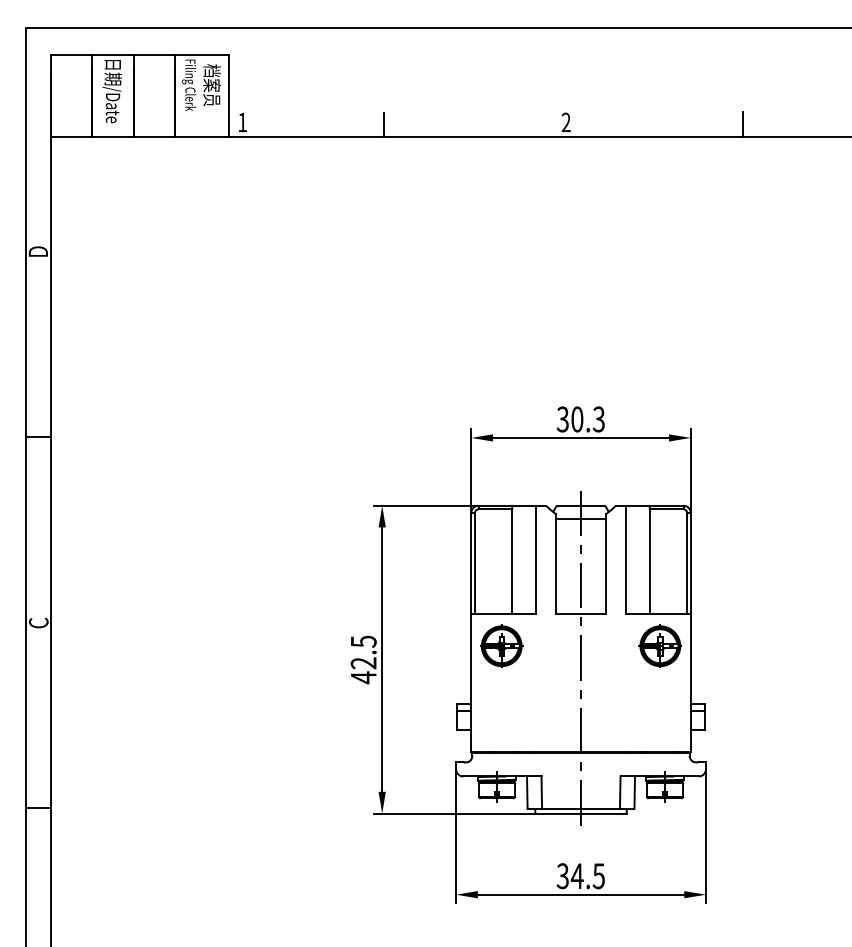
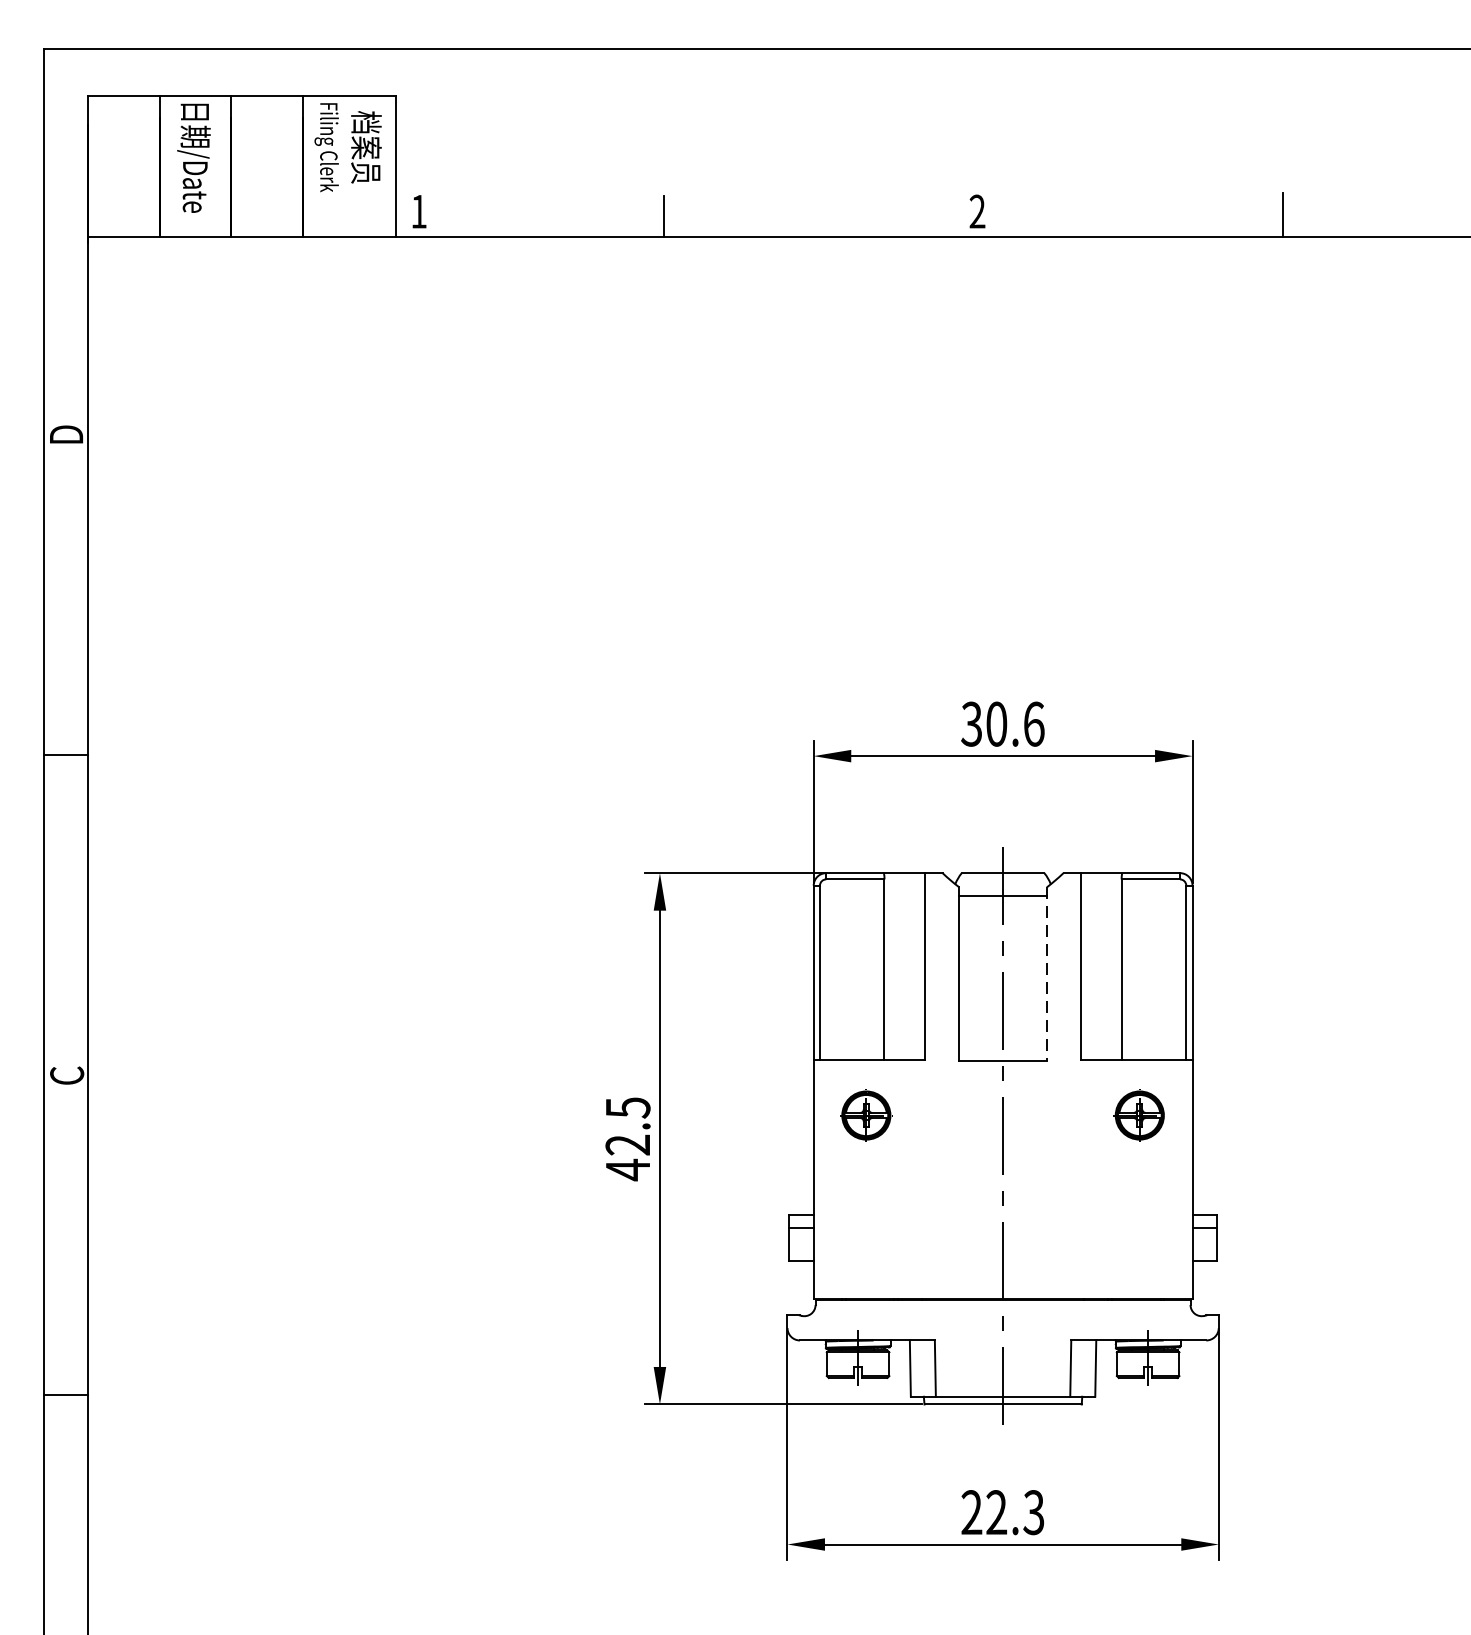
text: (598, 419) -> (1033, 724), 30.3 -> 30.6
line: (606, 564) -> (1047, 974), solid -> dashed
part: (501, 645) -> (865, 1114), size x0.7
part: (659, 645) -> (1138, 1114), size x0.7
text: (580, 876) -> (1002, 1513), 34.5 -> 22.3

